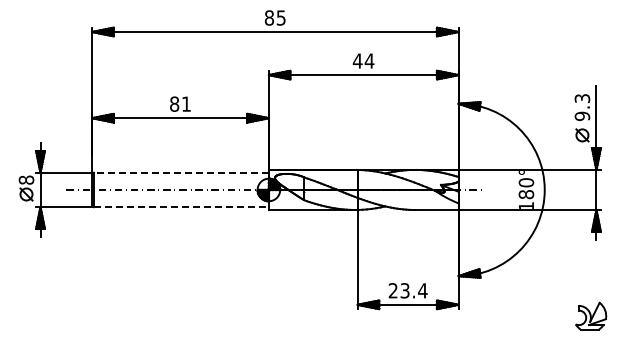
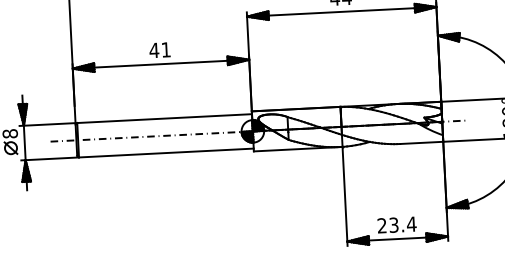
text: (174, 103) -> (154, 49), 81 -> 41
line: (180, 172) -> (163, 118), dashed -> solid
line: (181, 207) -> (166, 153), dashed -> solid

